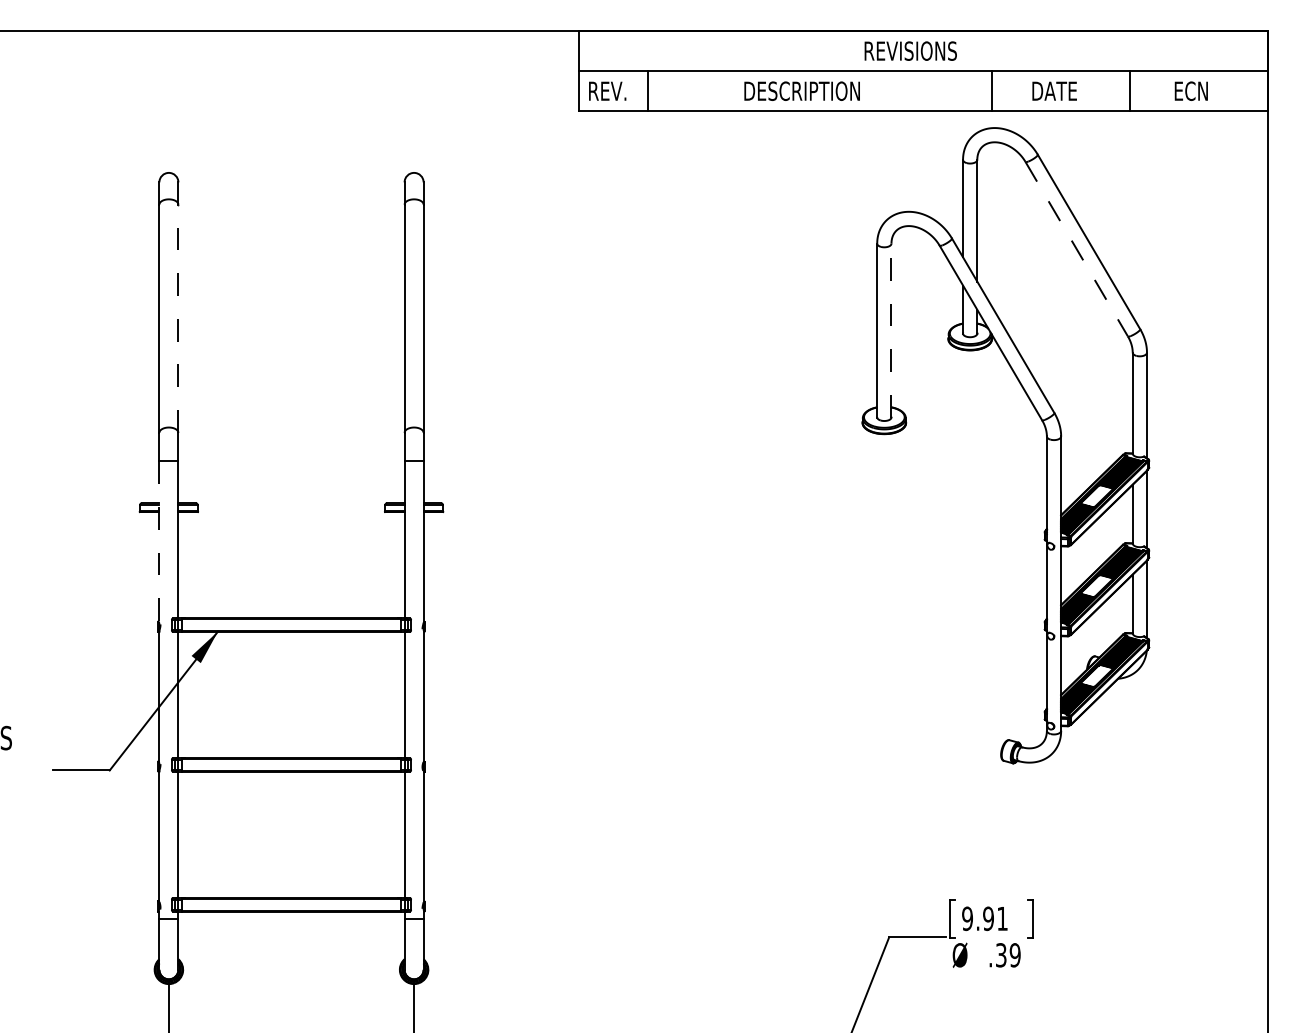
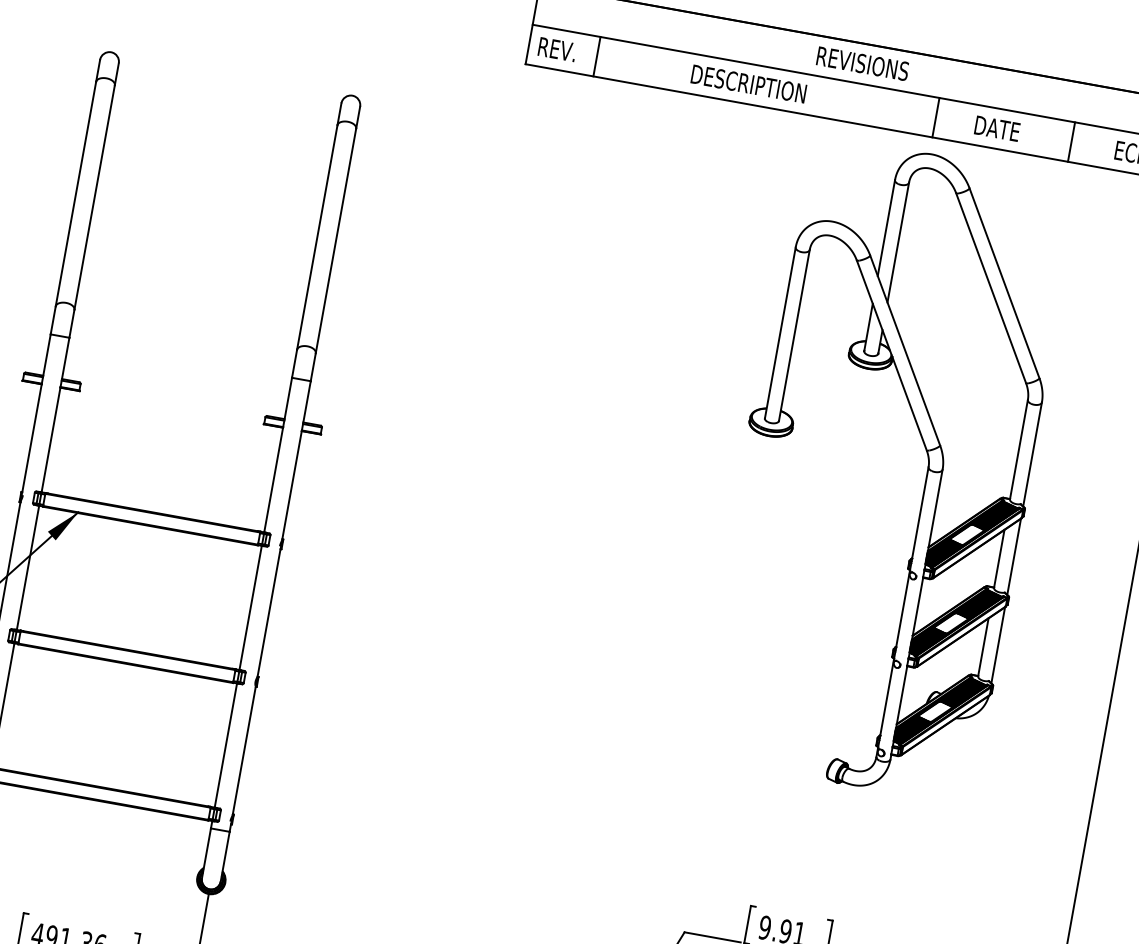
line: (1076, 249) -> (990, 288), dashed -> solid
line: (178, 318) -> (94, 197), dashed -> solid
line: (891, 330) -> (794, 335), dashed -> solid
line: (159, 542) -> (36, 414), dashed -> solid

